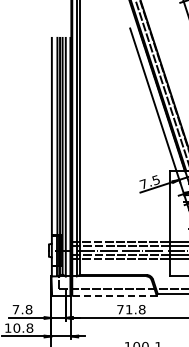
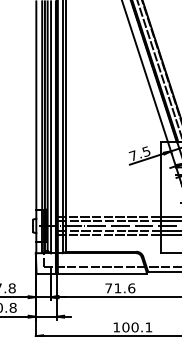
line: (113, 295) -> (101, 273), dashed -> solid
text: (141, 309) -> (130, 288), 71.8 -> 71.6

